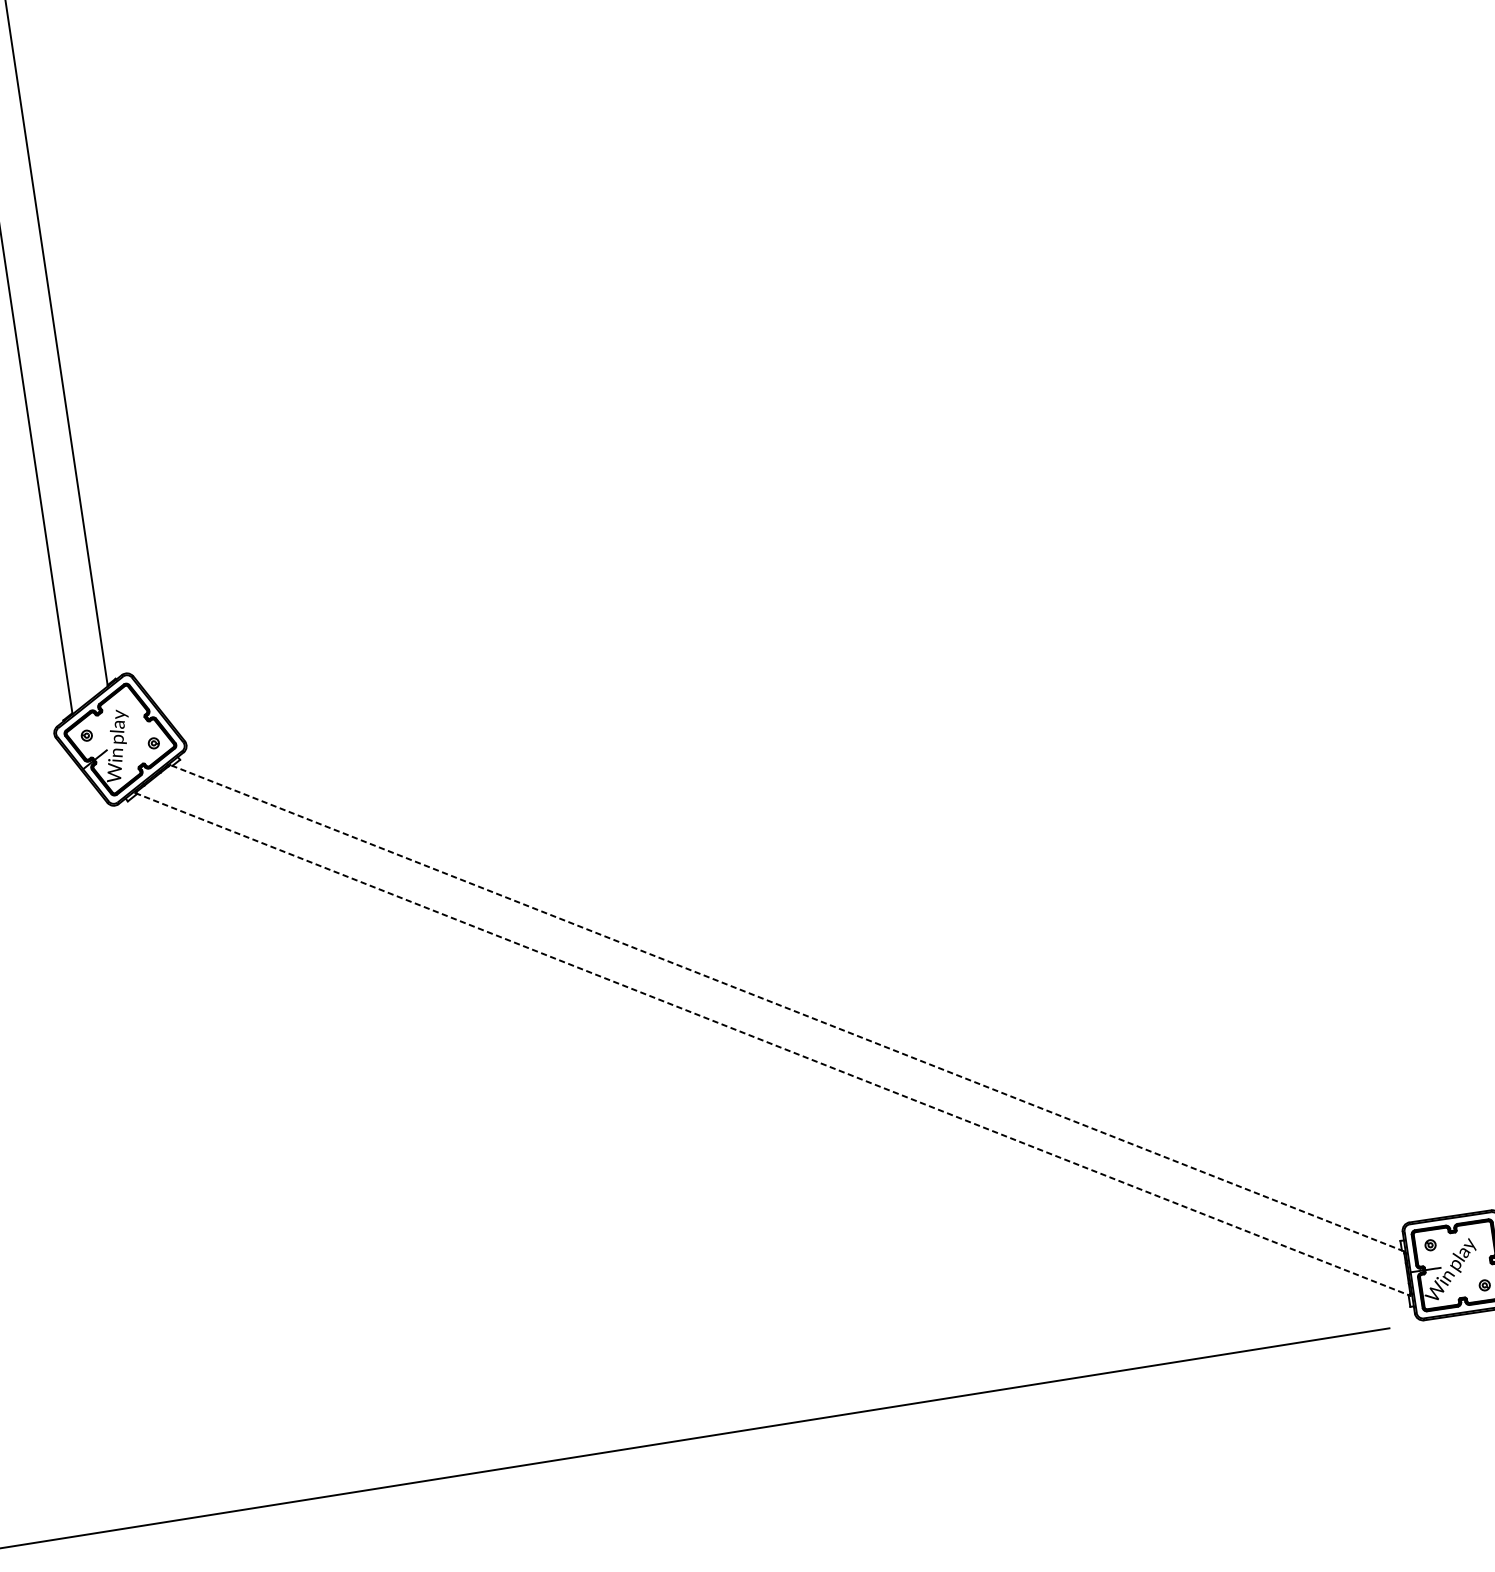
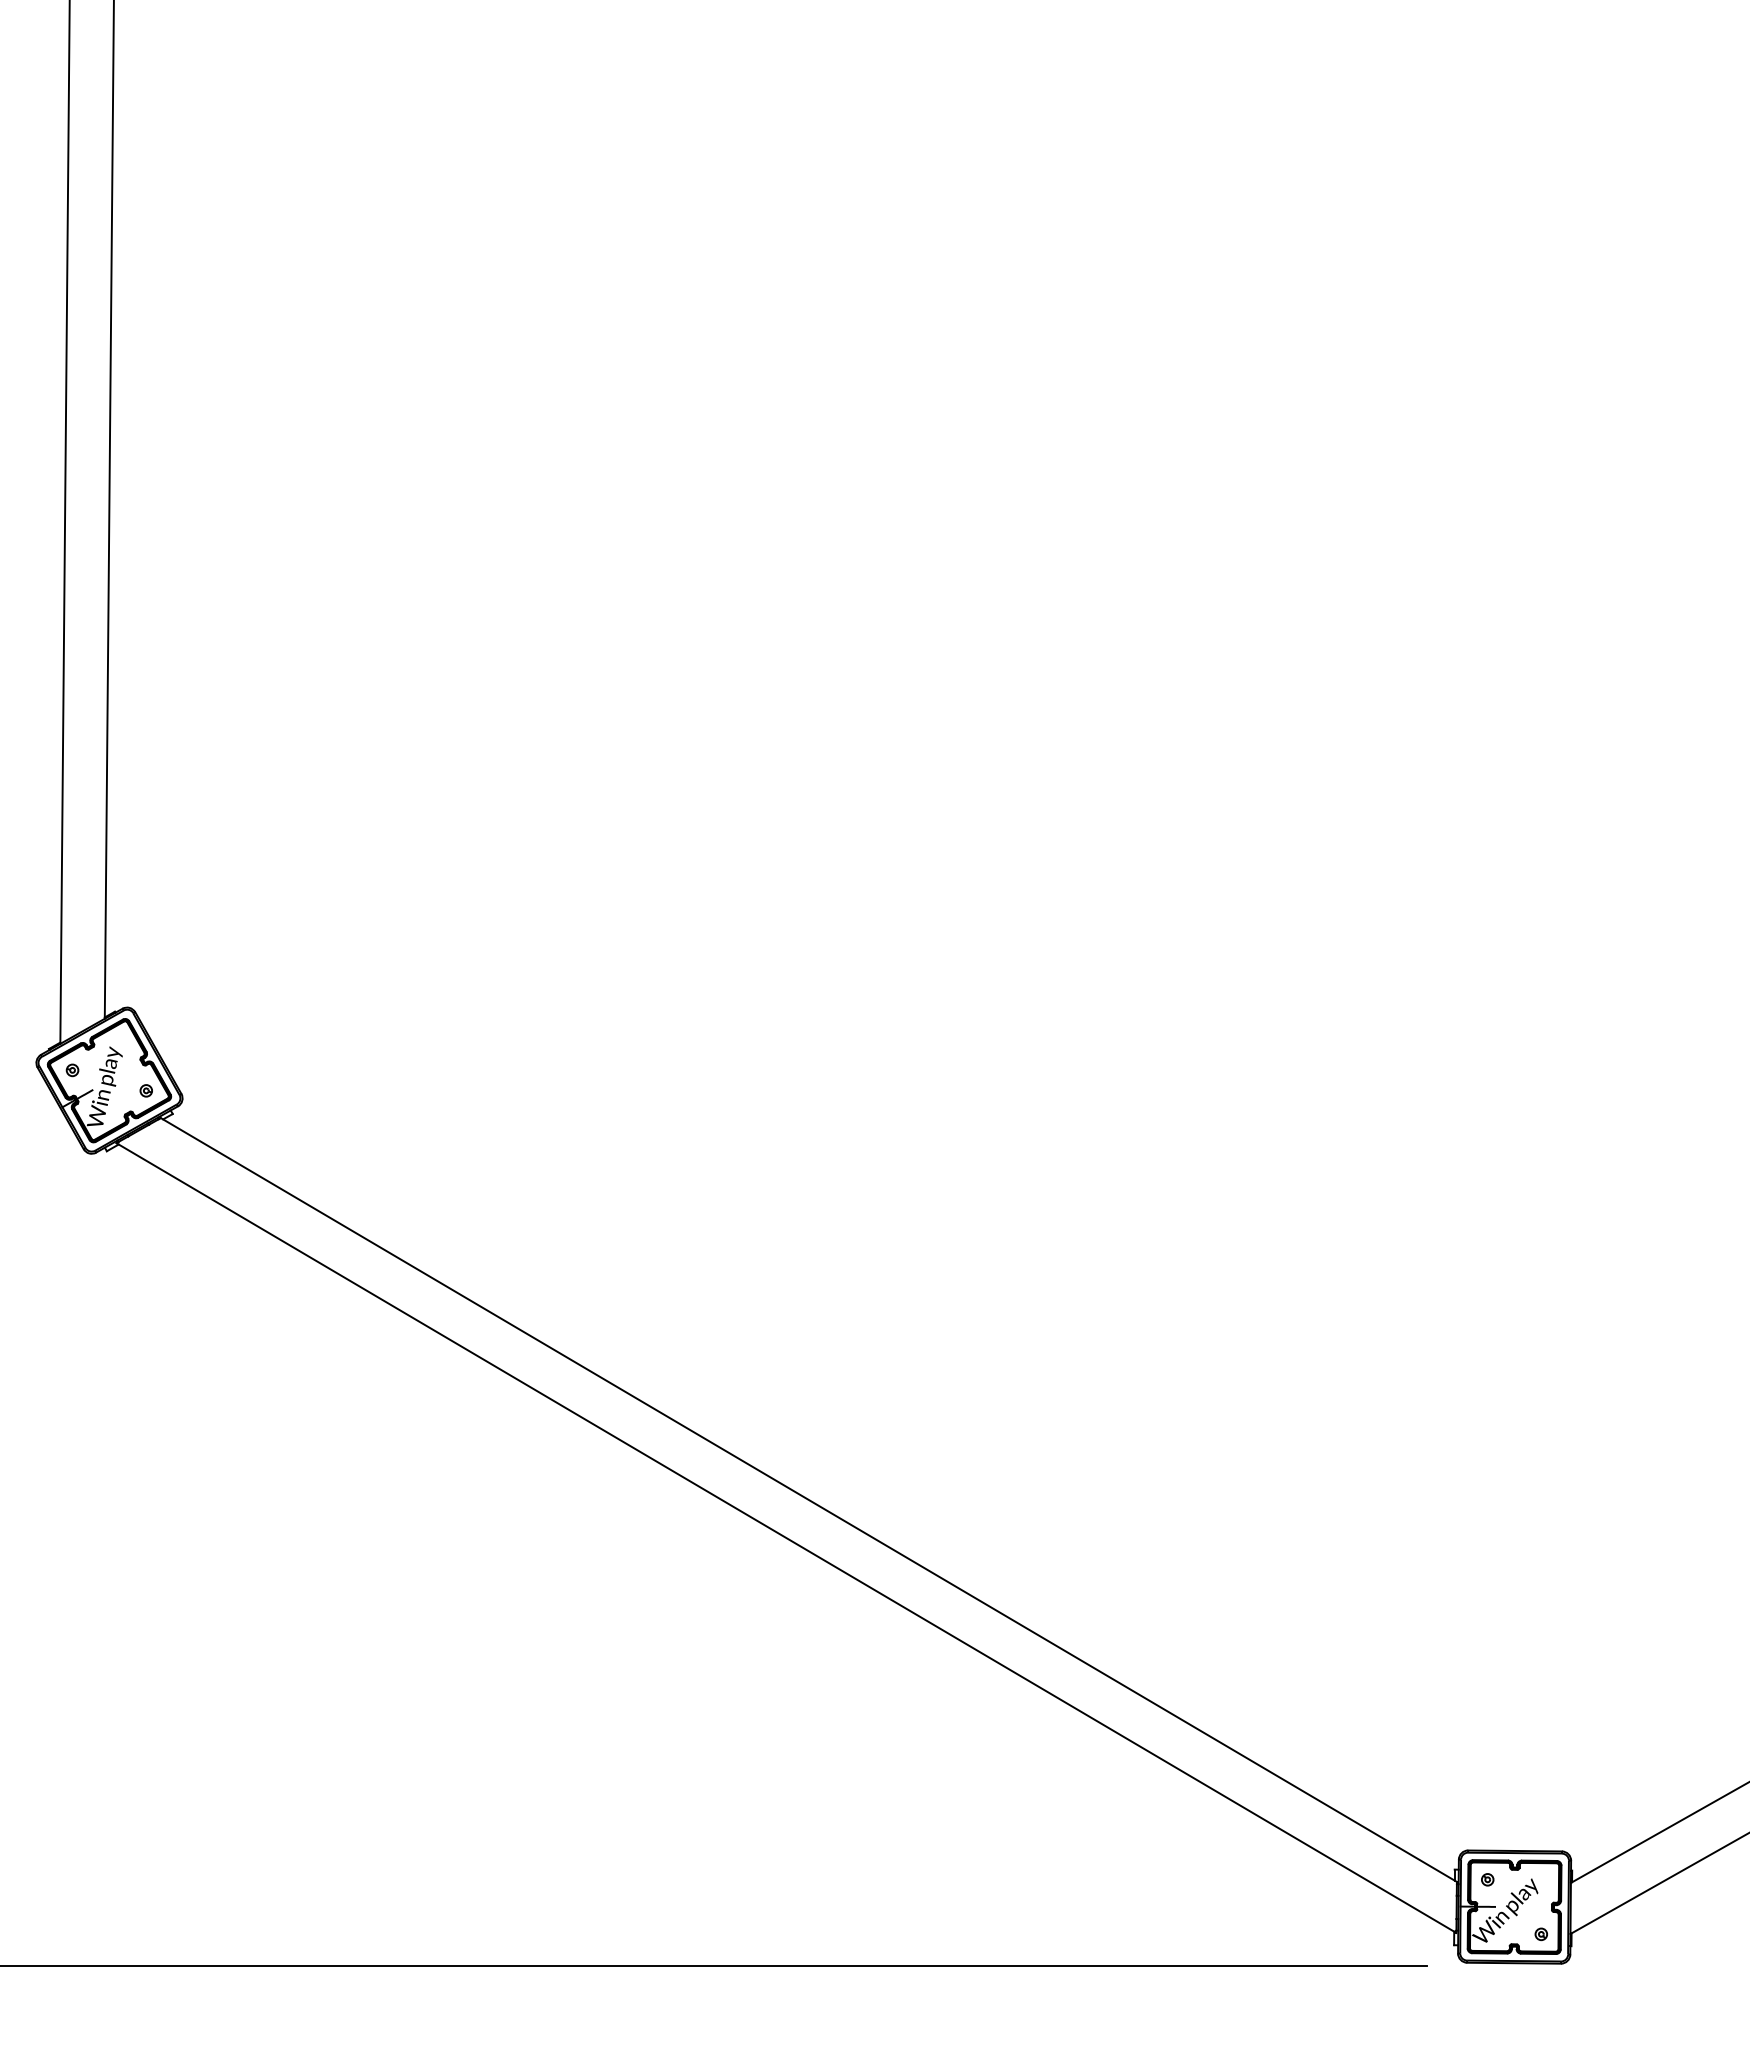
line: (786, 1007) -> (808, 1499), dashed -> solid
line: (772, 1044) -> (786, 1538), dashed -> solid

